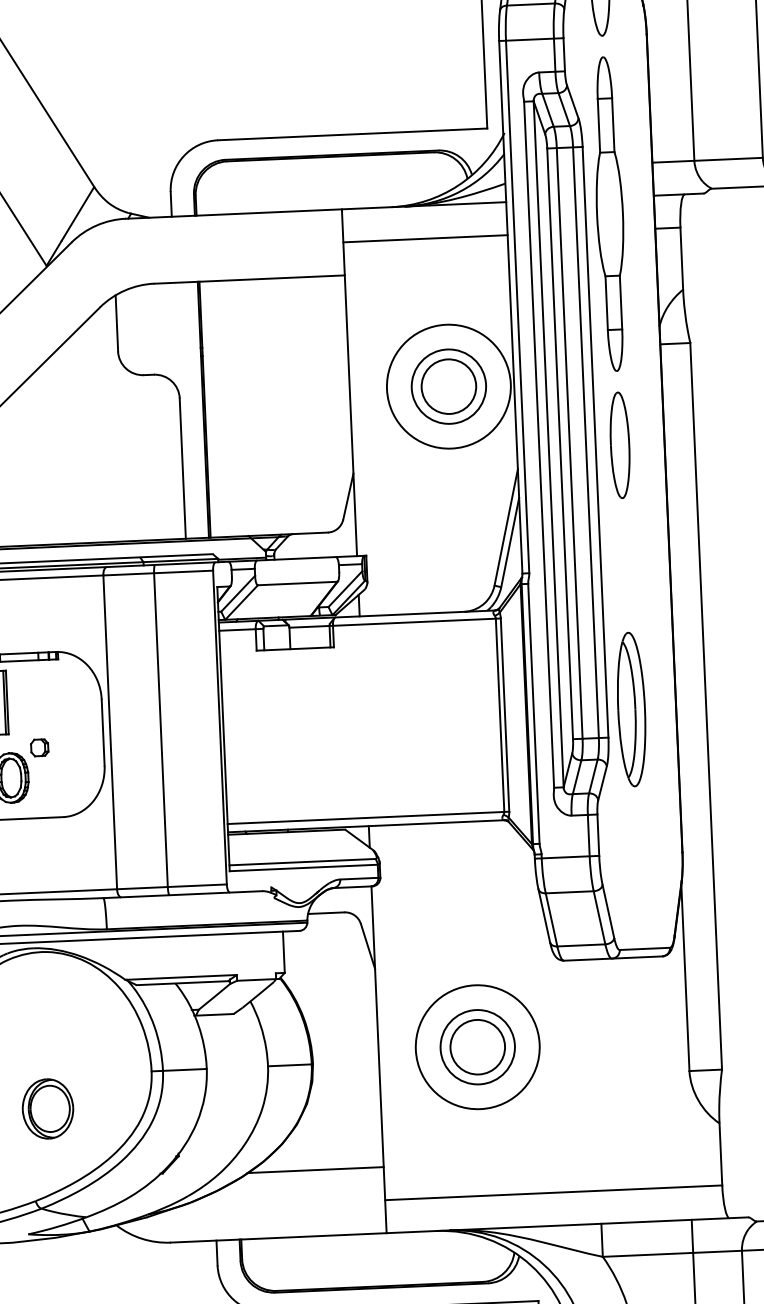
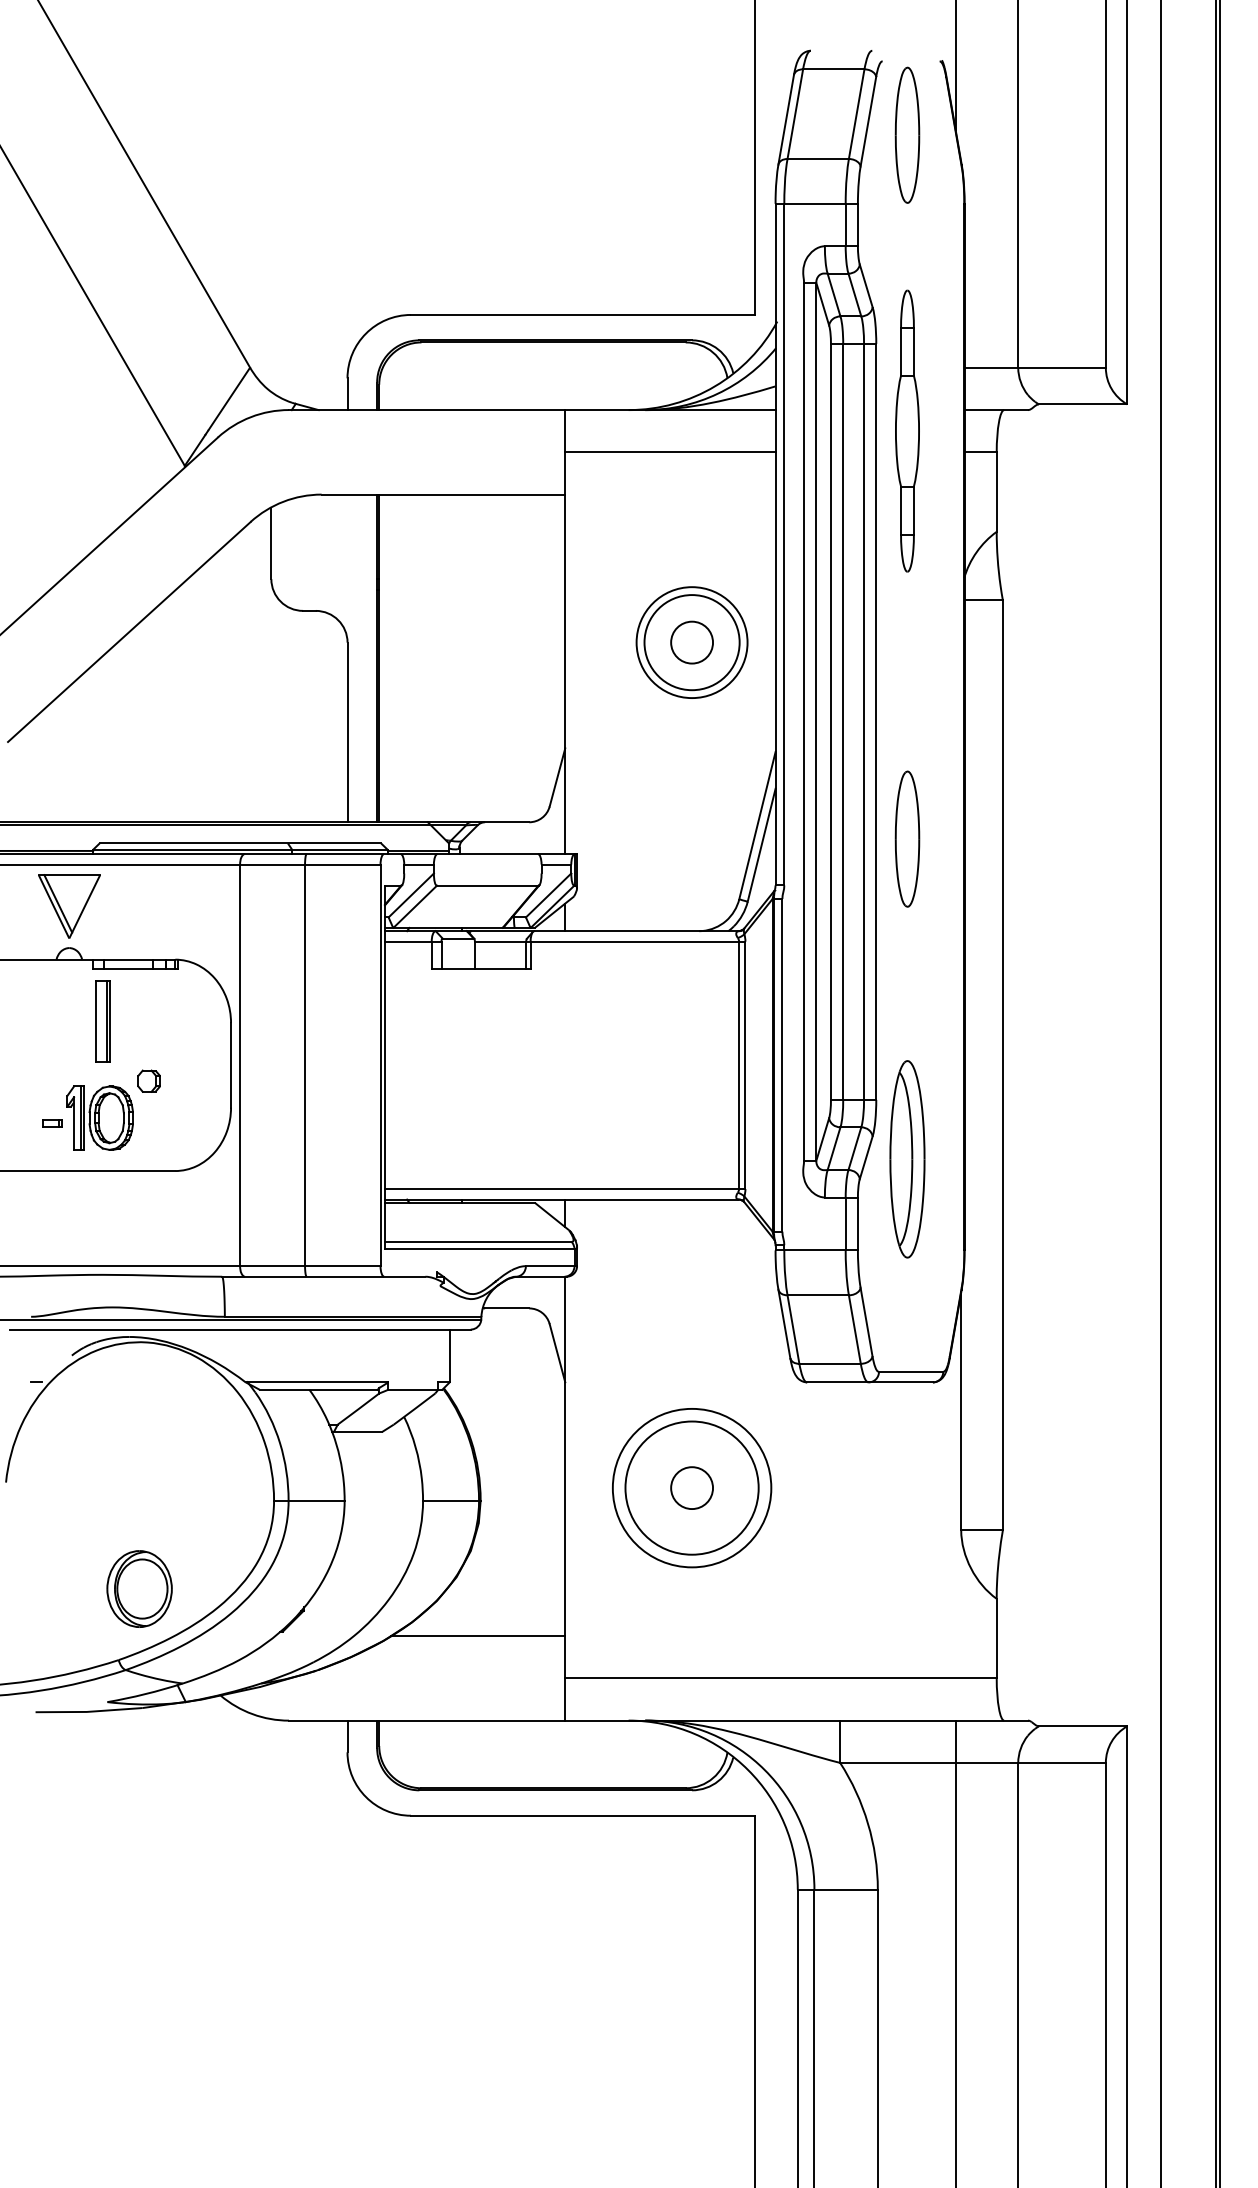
part: (609, 213) -> (907, 430), size x0.7
circle: (448, 386) -> (691, 642), size x0.6
circle: (448, 386) -> (691, 642), size x0.7
part: (620, 444) -> (907, 838), moved
part: (631, 709) -> (907, 1159), moved
circle: (477, 1046) -> (691, 1487), size x1.4
circle: (477, 1047) -> (691, 1488), size x0.6
part: (47, 1108) -> (139, 1588), moved

